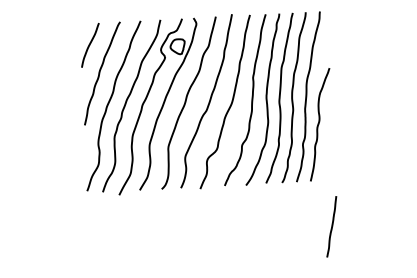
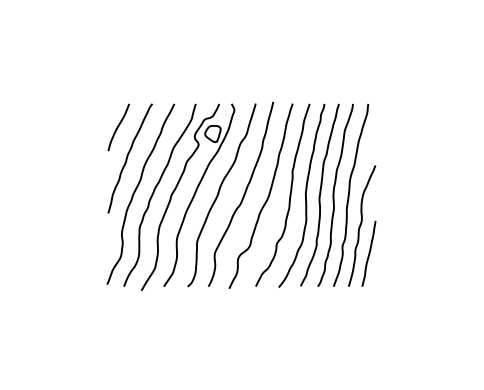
line: (331, 226) -> (368, 253), moved

